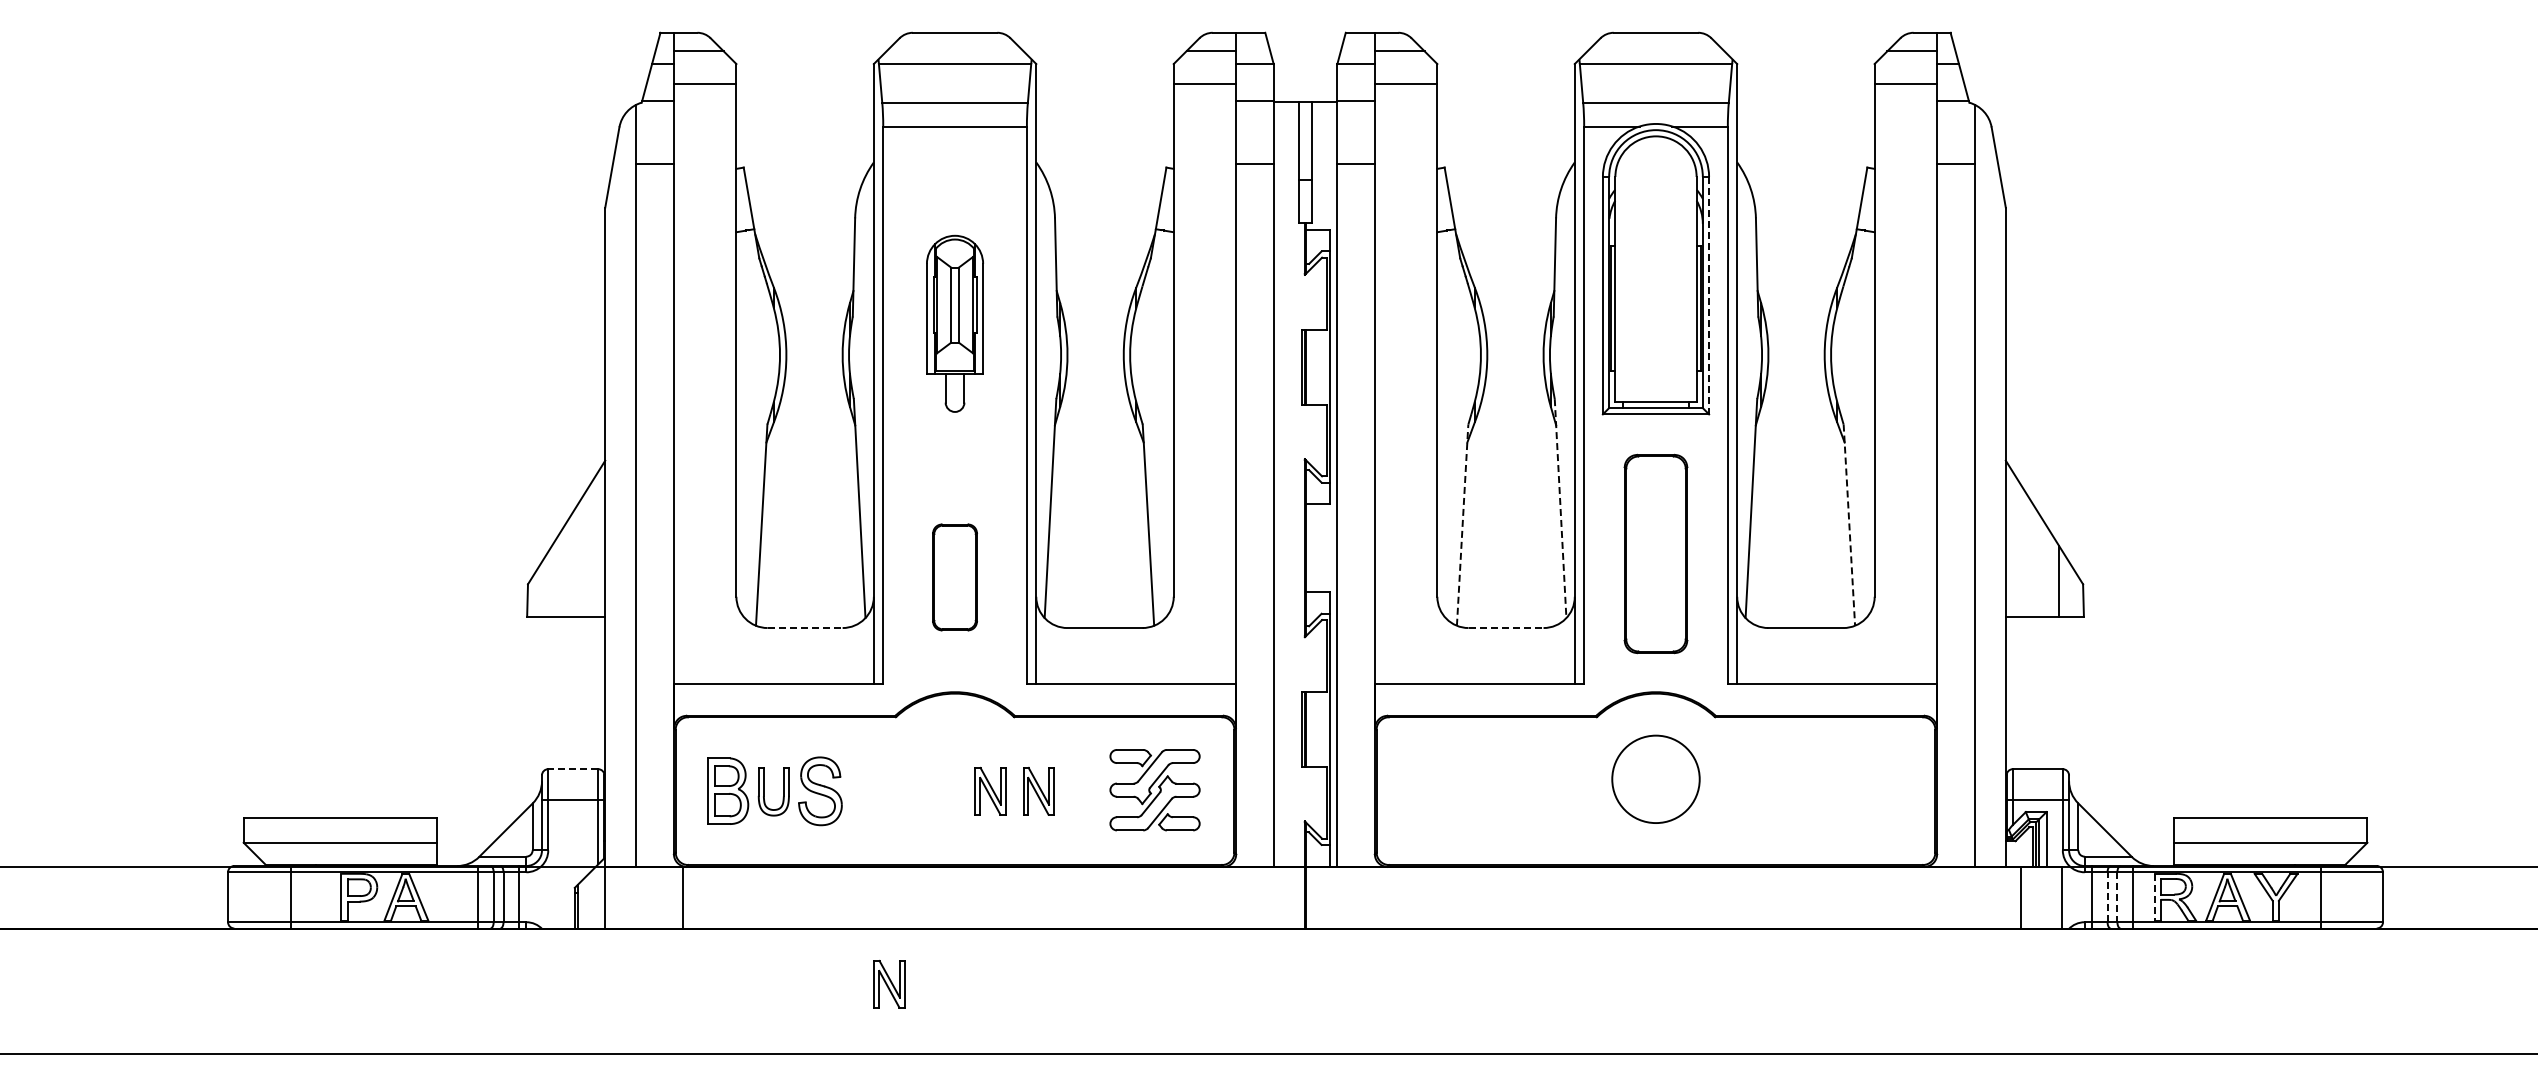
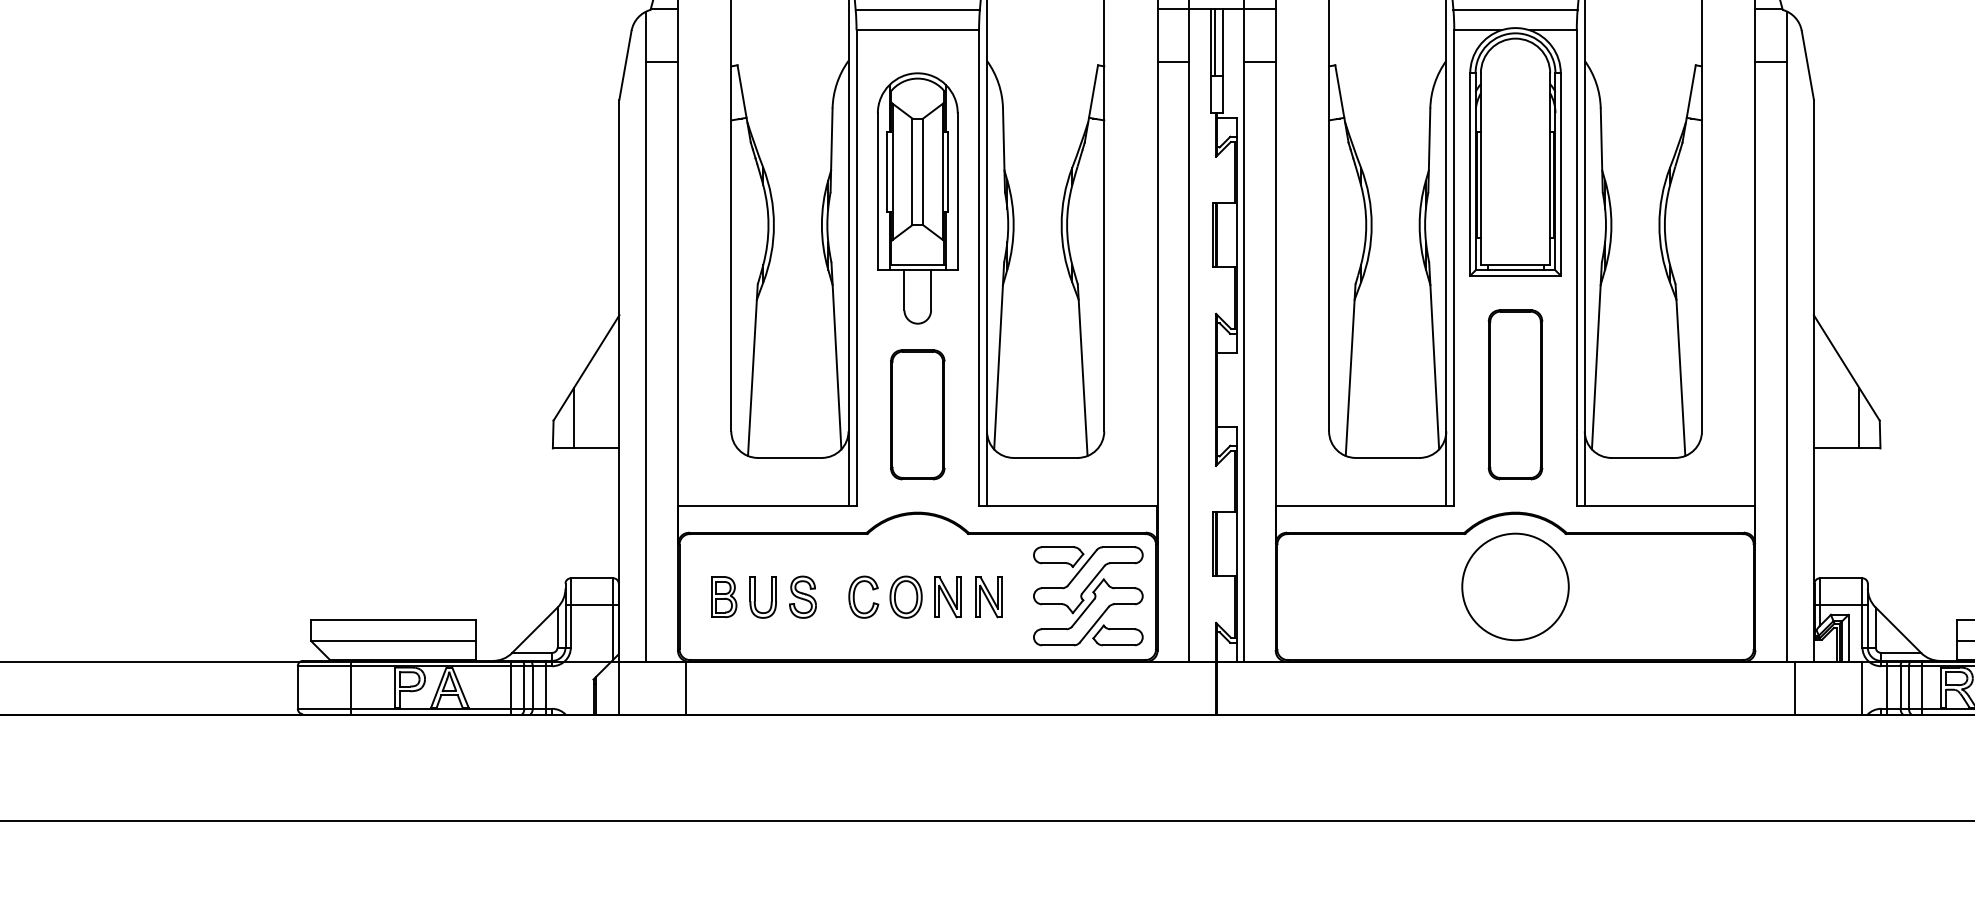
line: (1303, 140) -> (1214, 42), added
line: (1709, 295) -> (1561, 174), dashed -> solid
part: (954, 323) -> (917, 198), size x1.67
line: (1560, 508) -> (1434, 356), dashed -> solid
line: (1462, 525) -> (1350, 370), dashed -> solid
line: (1849, 525) -> (1680, 370), dashed -> solid
part: (954, 577) -> (917, 414), size x1.43
line: (552, 580) -> (574, 417), added
line: (805, 628) -> (790, 458), dashed -> solid
line: (1506, 628) -> (1388, 458), dashed -> solid
line: (573, 769) -> (592, 578), dashed -> solid
circle: (1655, 779) -> (1515, 587), size x1.43
part: (1154, 789) -> (1087, 595), size x1.43
part: (727, 791) -> (723, 597), size x0.71
part: (820, 791) -> (803, 597), size x0.71
part: (941, 791) -> (906, 597), added
part: (881, 795) -> (855, 600), added
line: (2020, 897) -> (1794, 687), moved
line: (2107, 897) -> (1900, 687), dashed -> solid
line: (2117, 897) -> (1909, 687), dashed -> solid
line: (2154, 897) -> (1940, 687), dashed -> solid
part: (889, 983) -> (861, 761), removed

